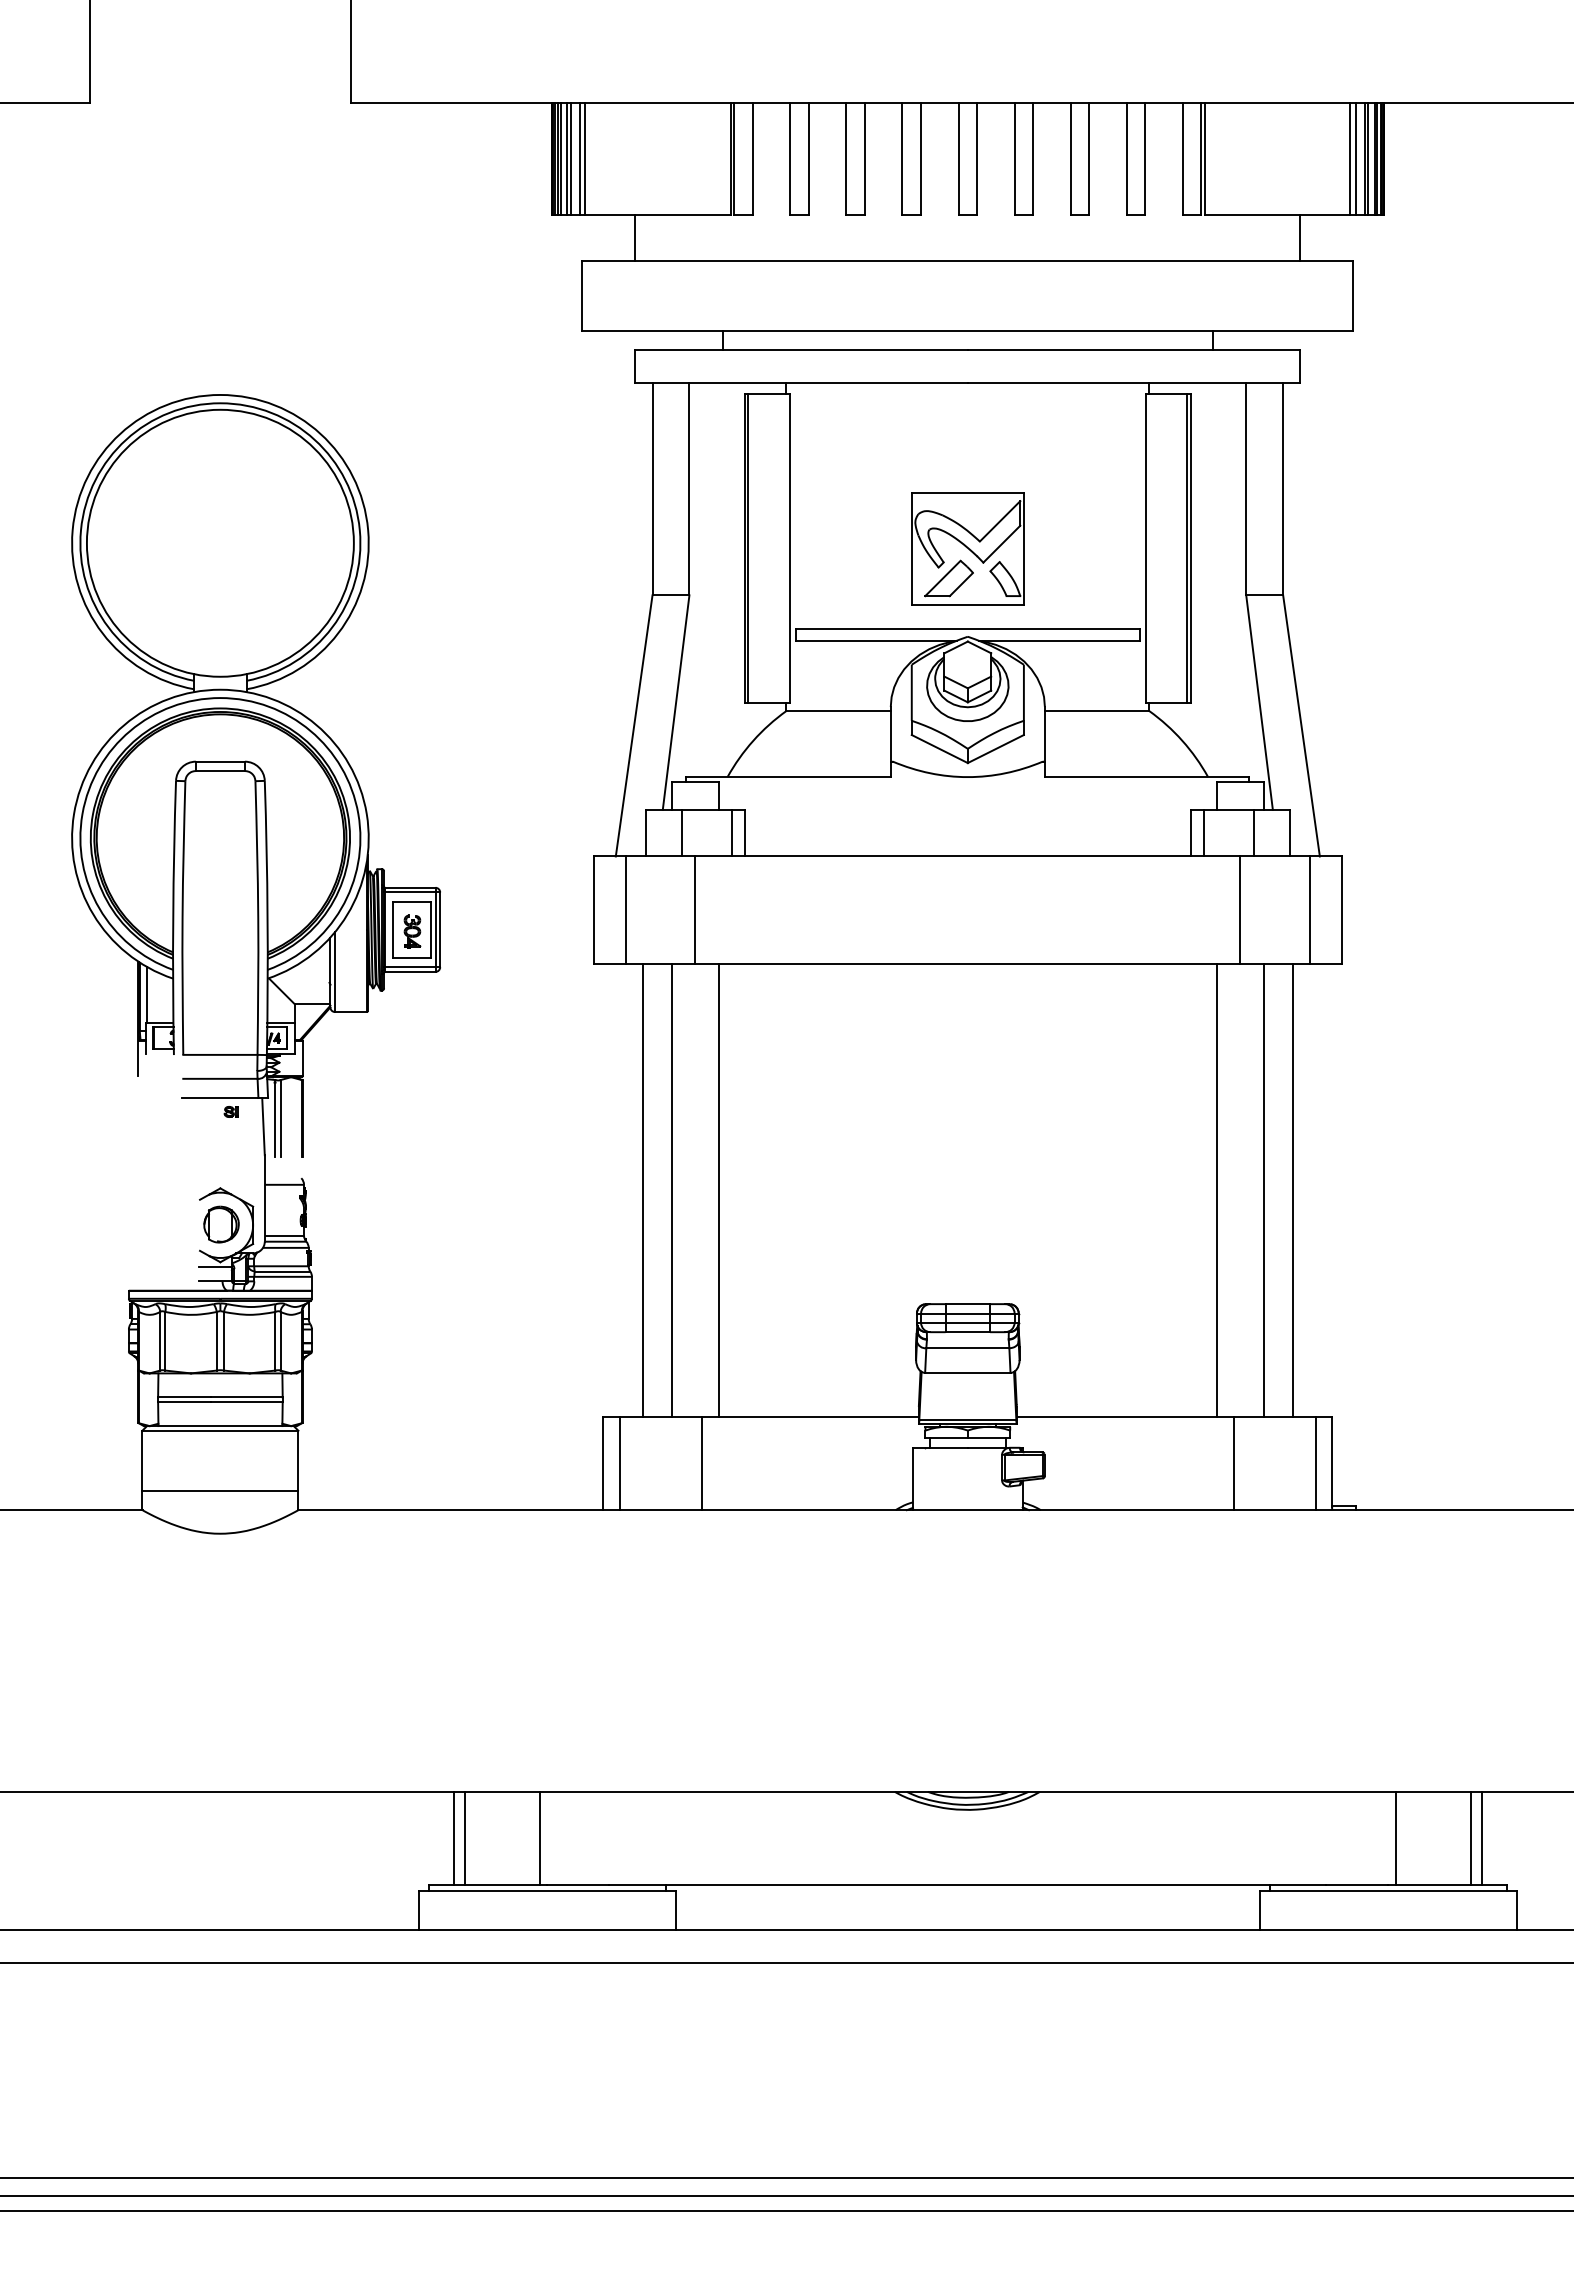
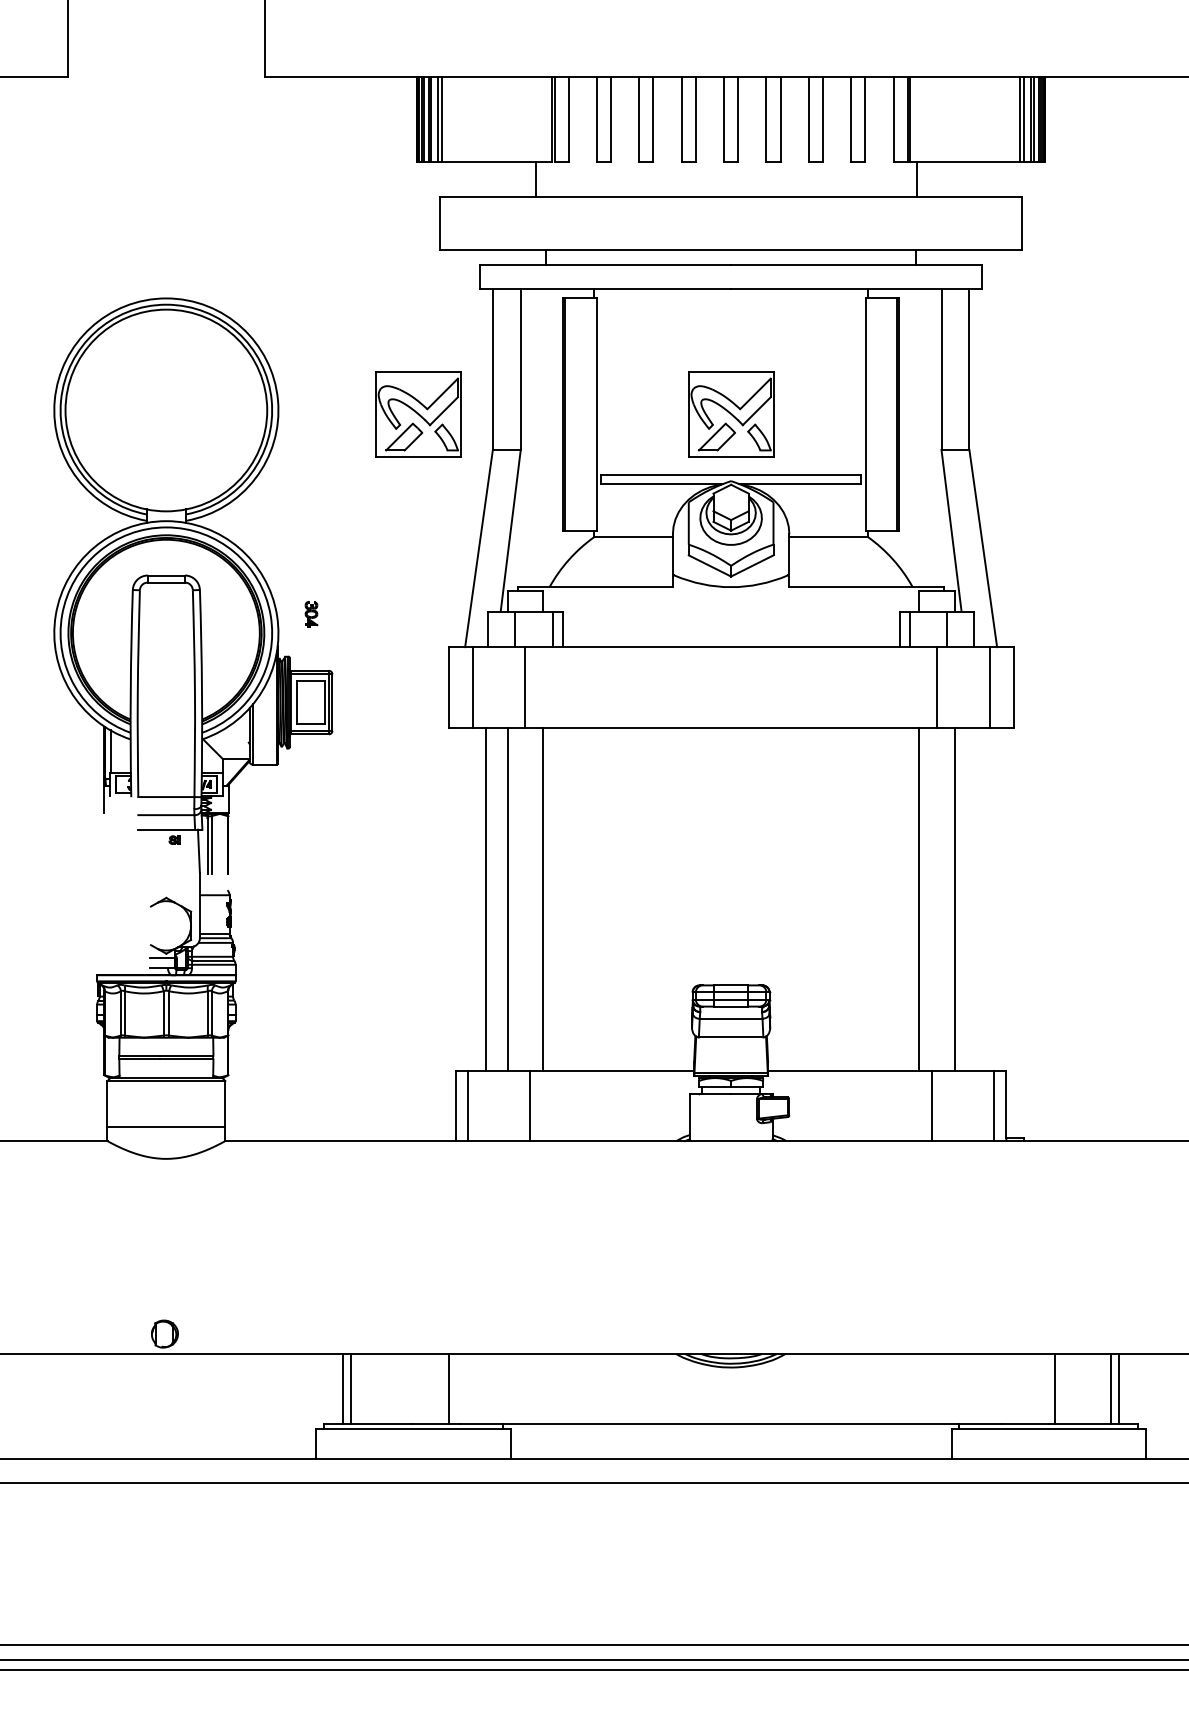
line: (635, 237) -> (535, 179), moved
line: (1300, 237) -> (917, 179), moved
part: (553, 548) -> (418, 414), added
part: (412, 931) -> (311, 613), moved
line: (1292, 1190) -> (976, 899), removed
part: (221, 1224) -> (164, 1334), moved
line: (539, 1837) -> (448, 1388), moved

